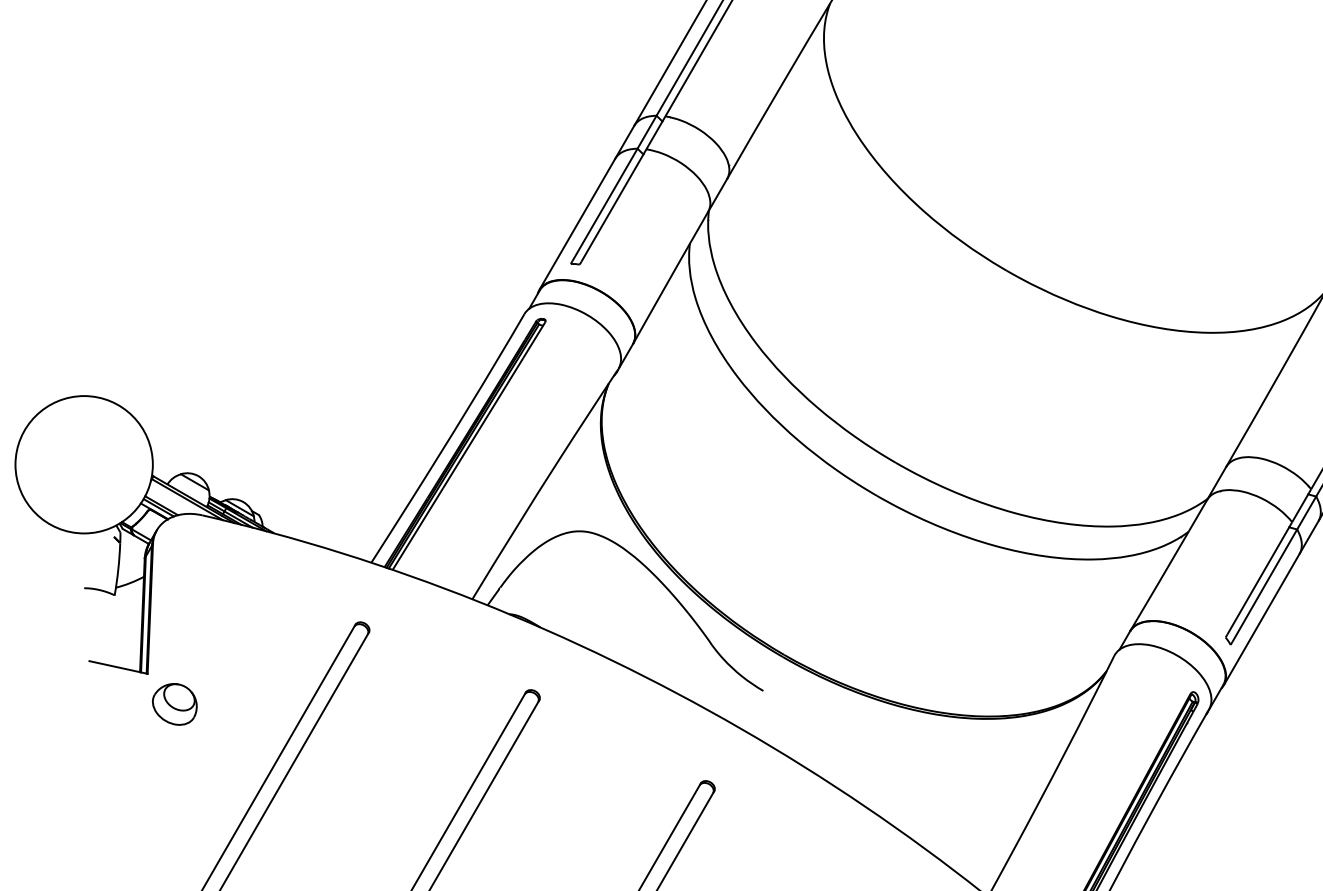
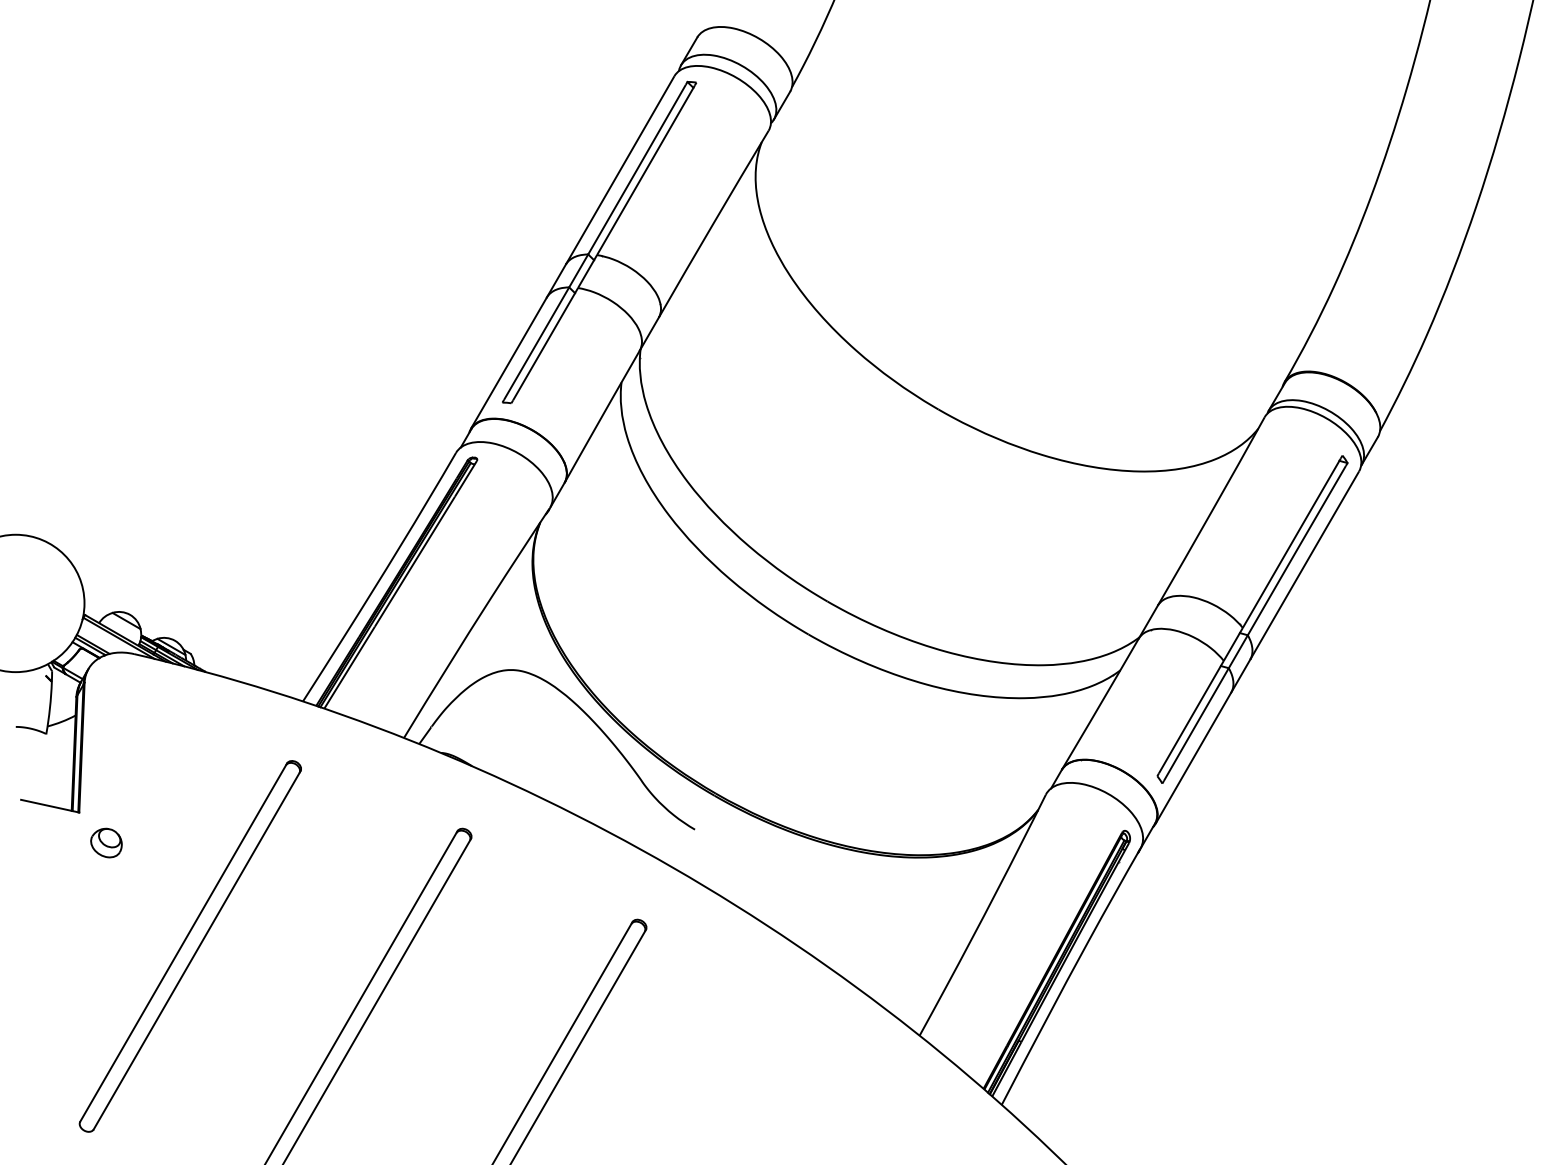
part: (174, 703) -> (106, 842), size x0.7

